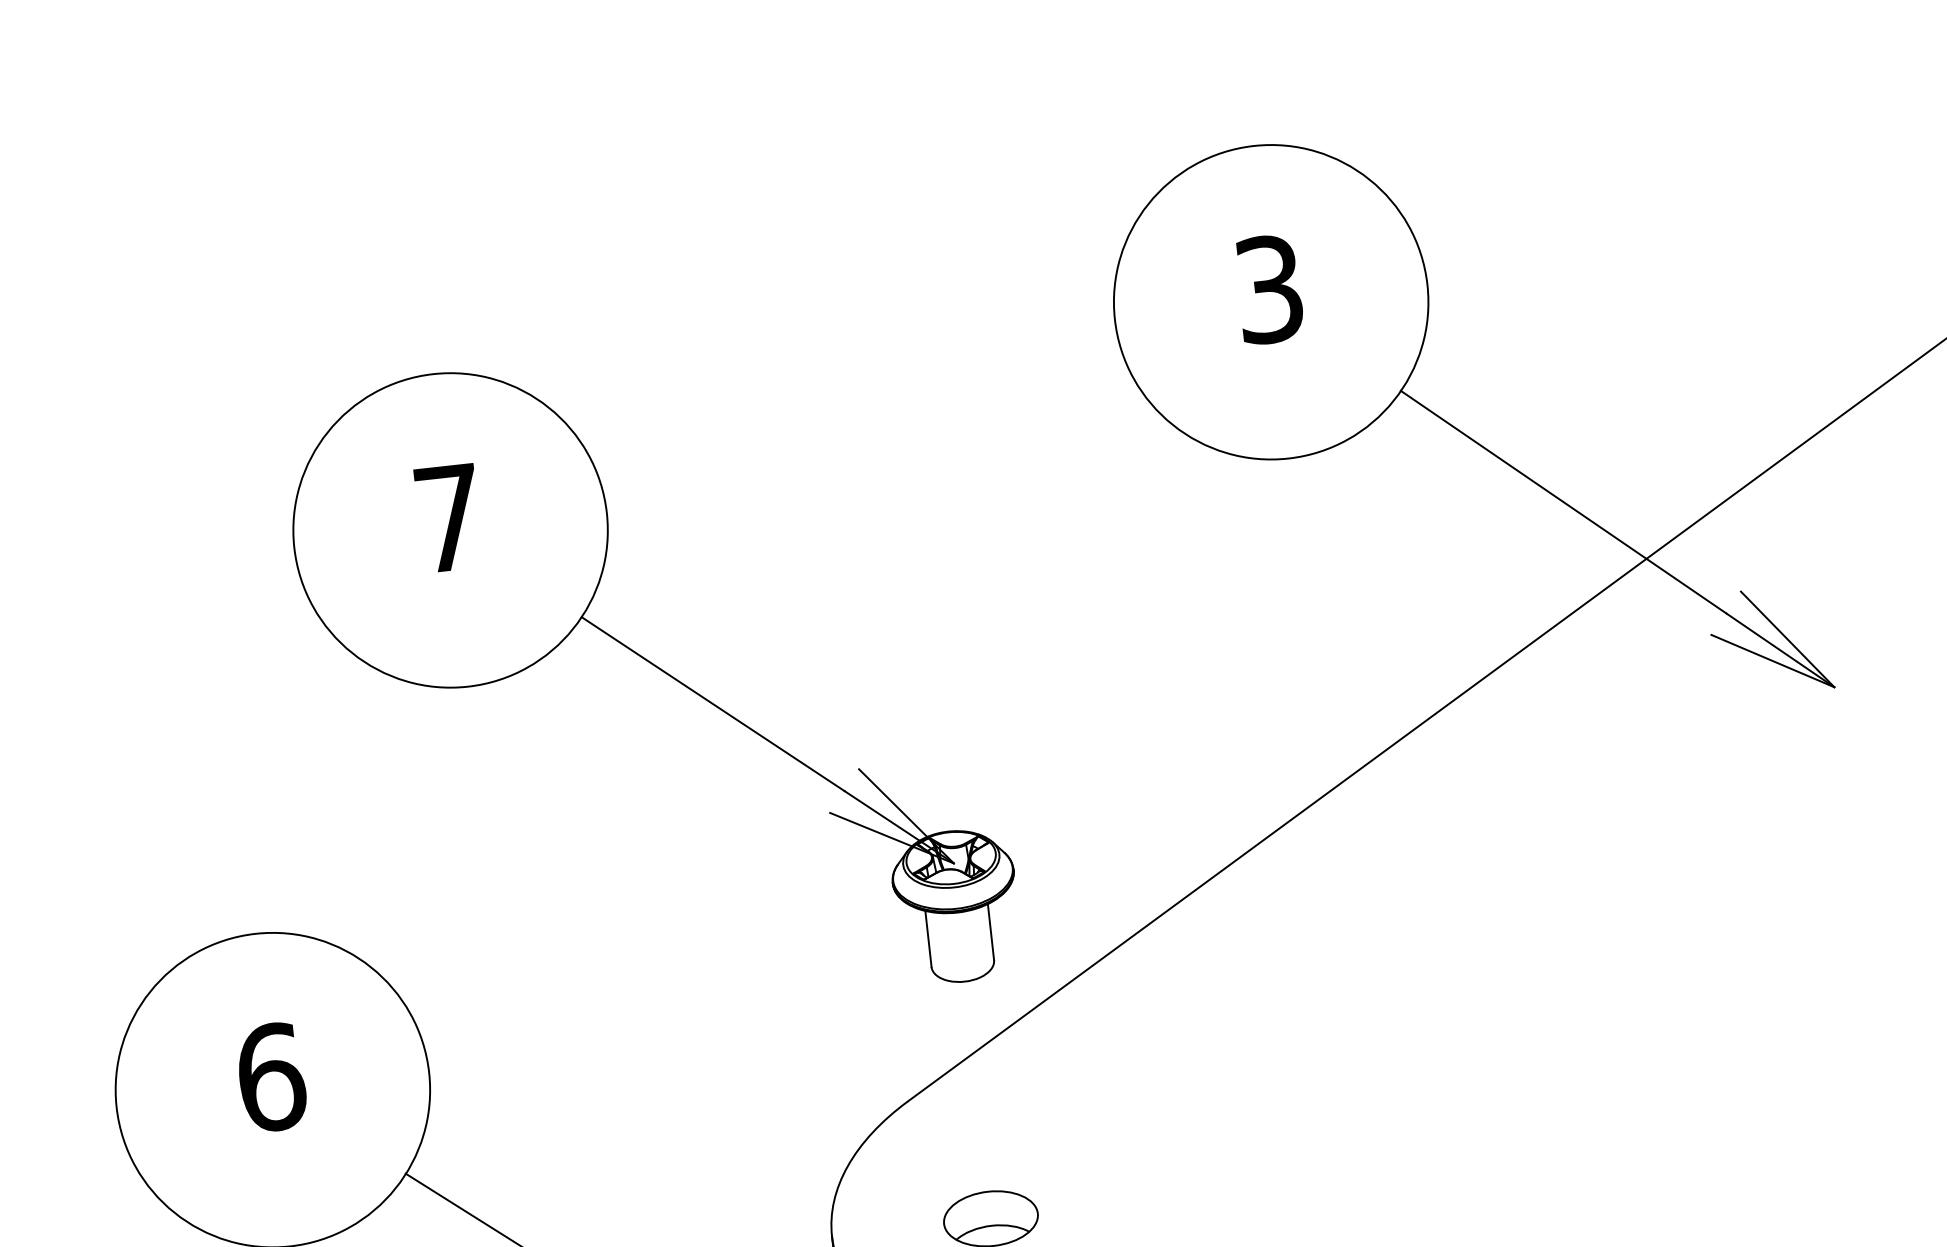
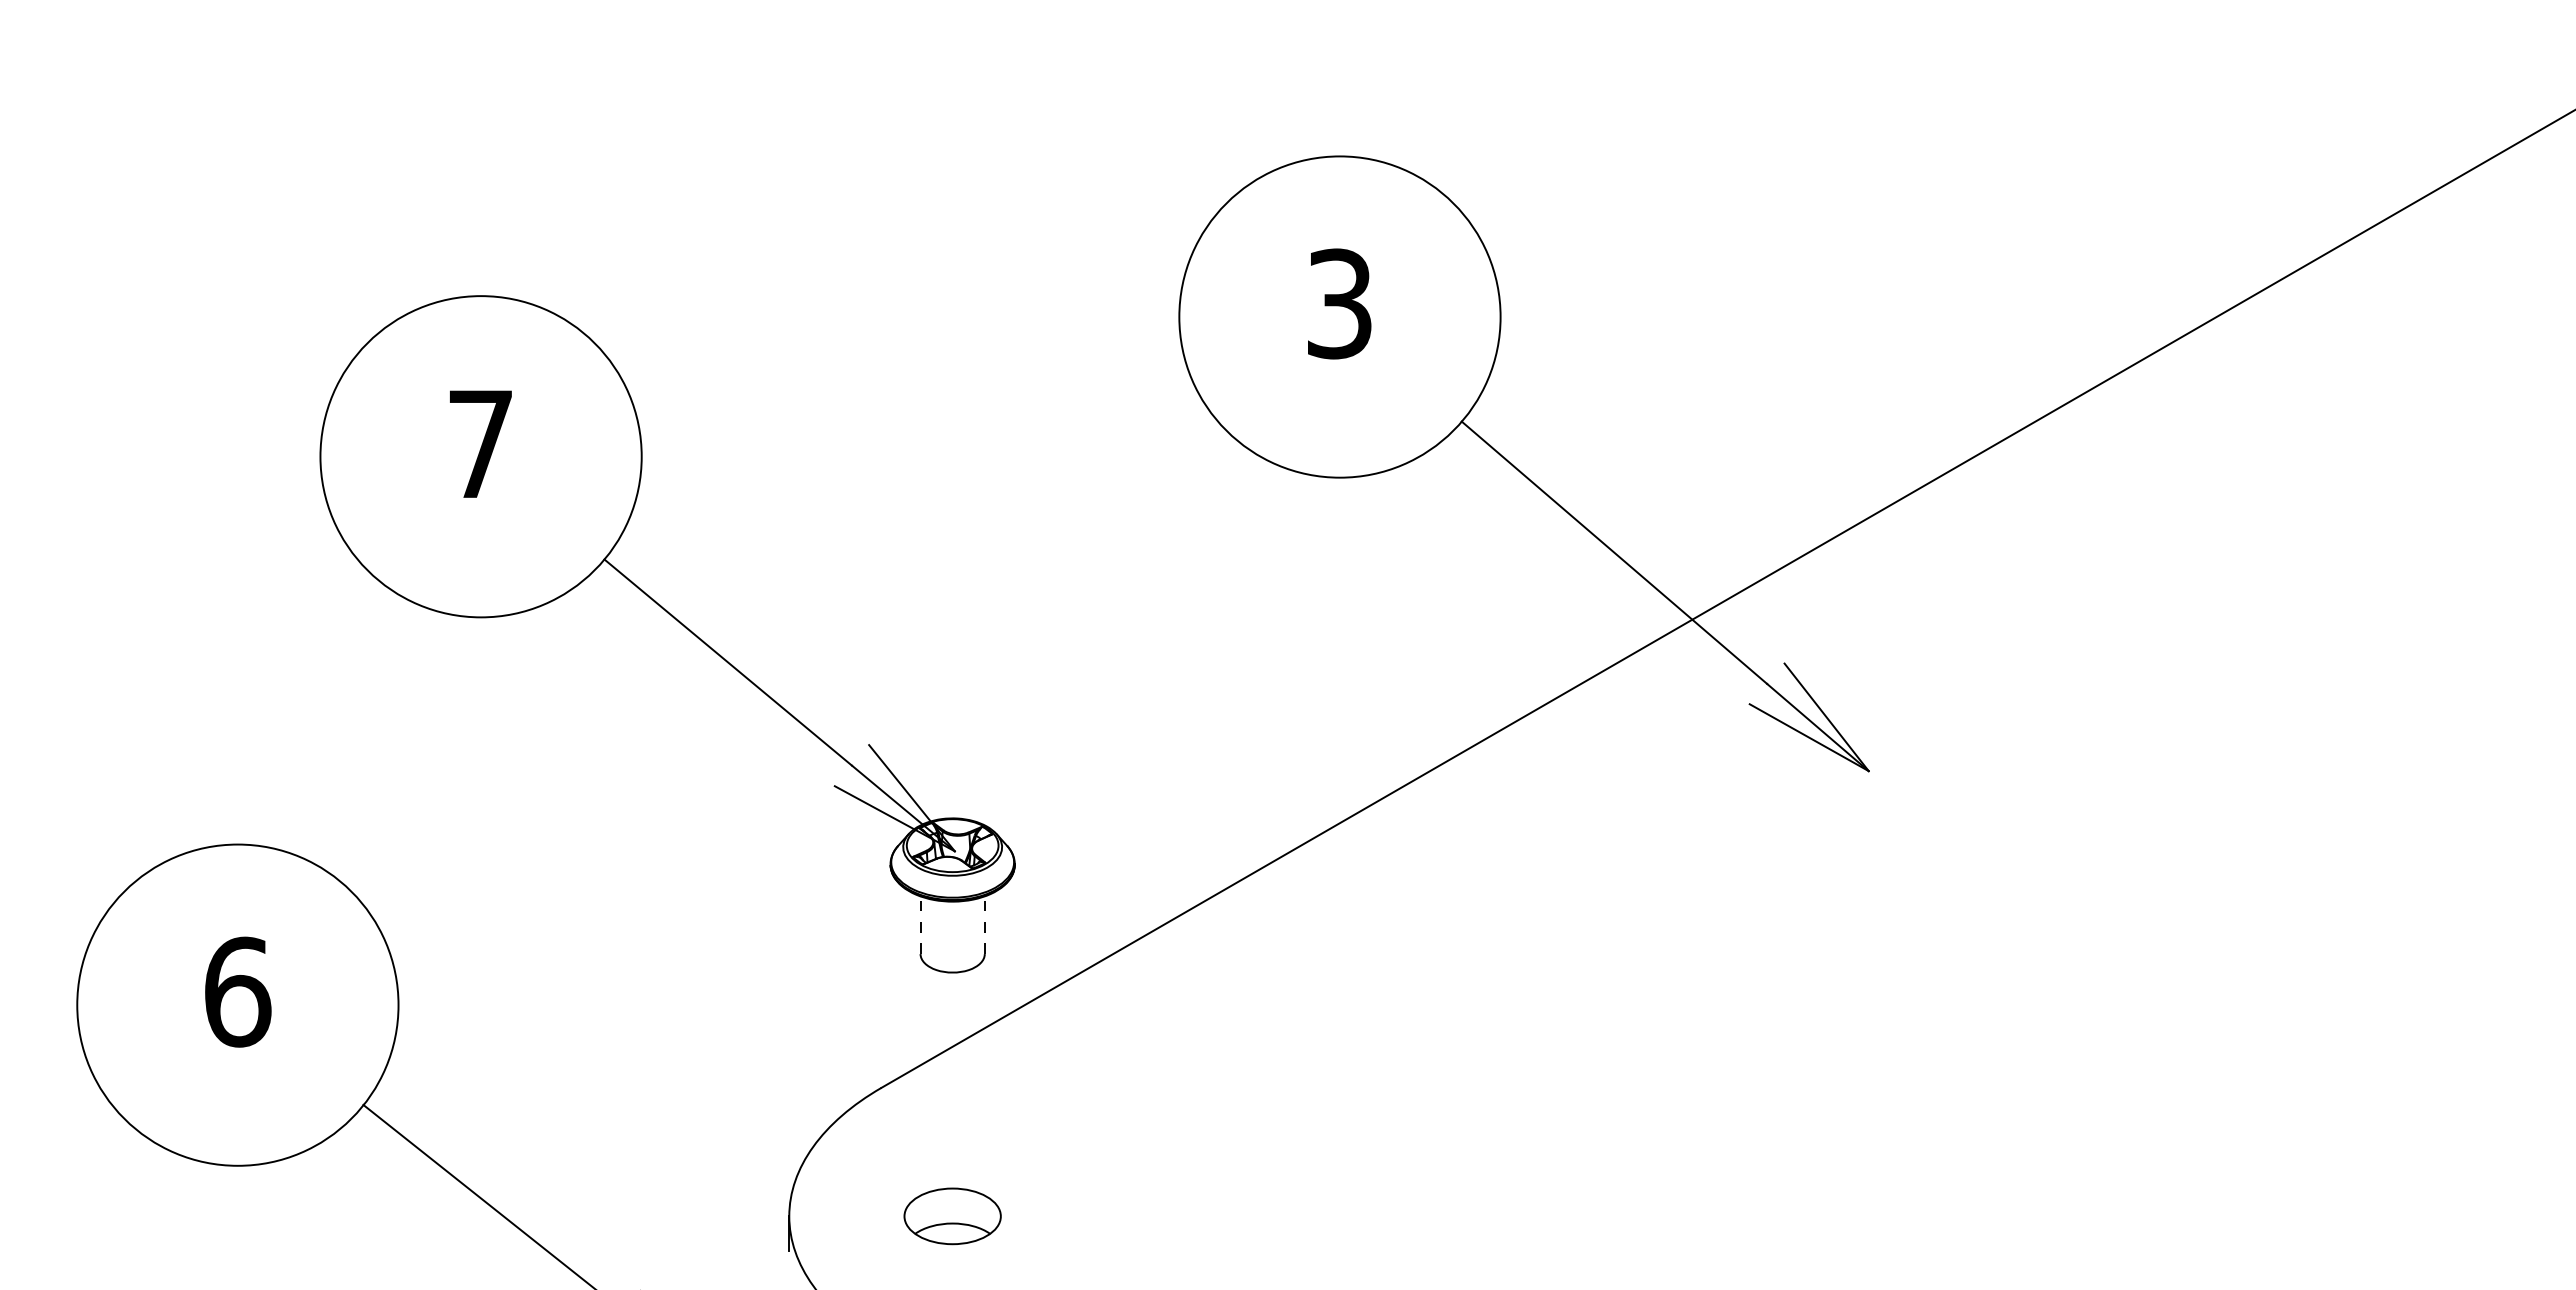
line: (990, 932) -> (984, 925), solid -> dashed
line: (928, 939) -> (920, 925), solid -> dashed

